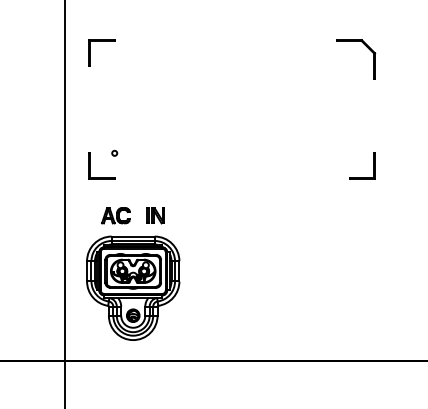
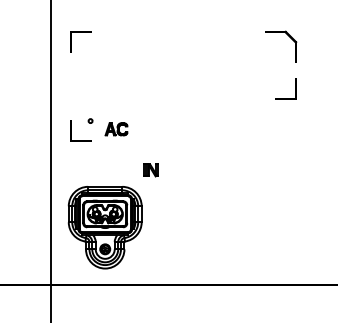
part: (374, 165) -> (295, 88), moved
part: (115, 215) -> (116, 129), moved
part: (155, 215) -> (150, 170), moved

